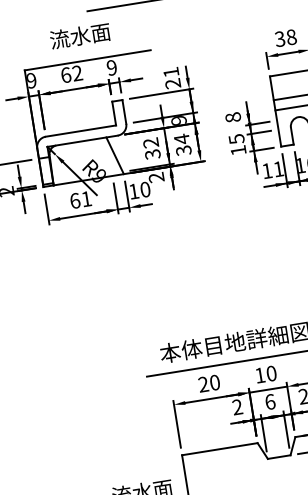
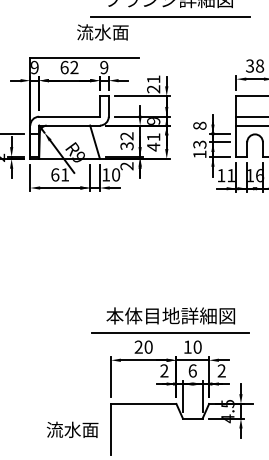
text: (79, 36) -> (102, 32), moved
text: (236, 139) -> (199, 144), 15 -> 13
text: (182, 145) -> (153, 142), 34 -> 41

